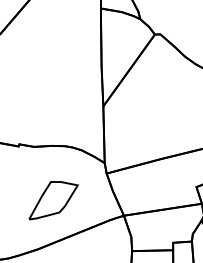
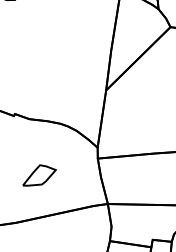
part: (53, 200) -> (39, 176), size x0.6

